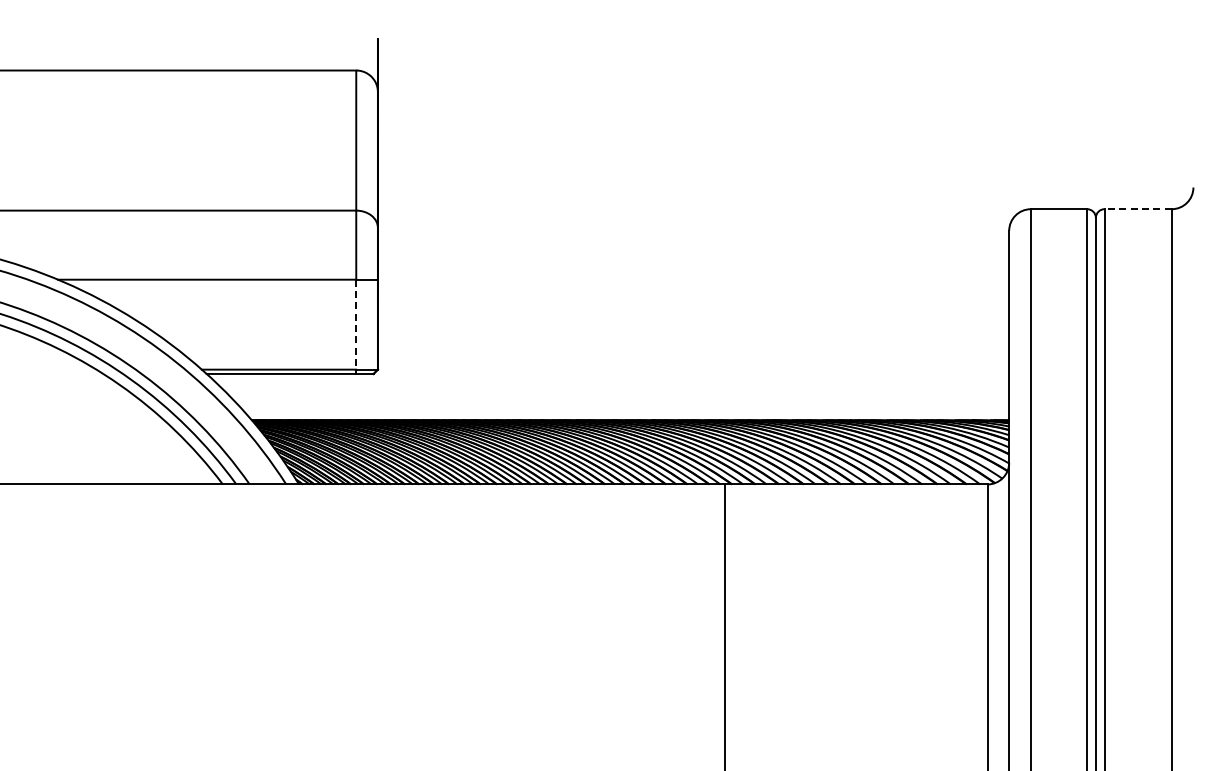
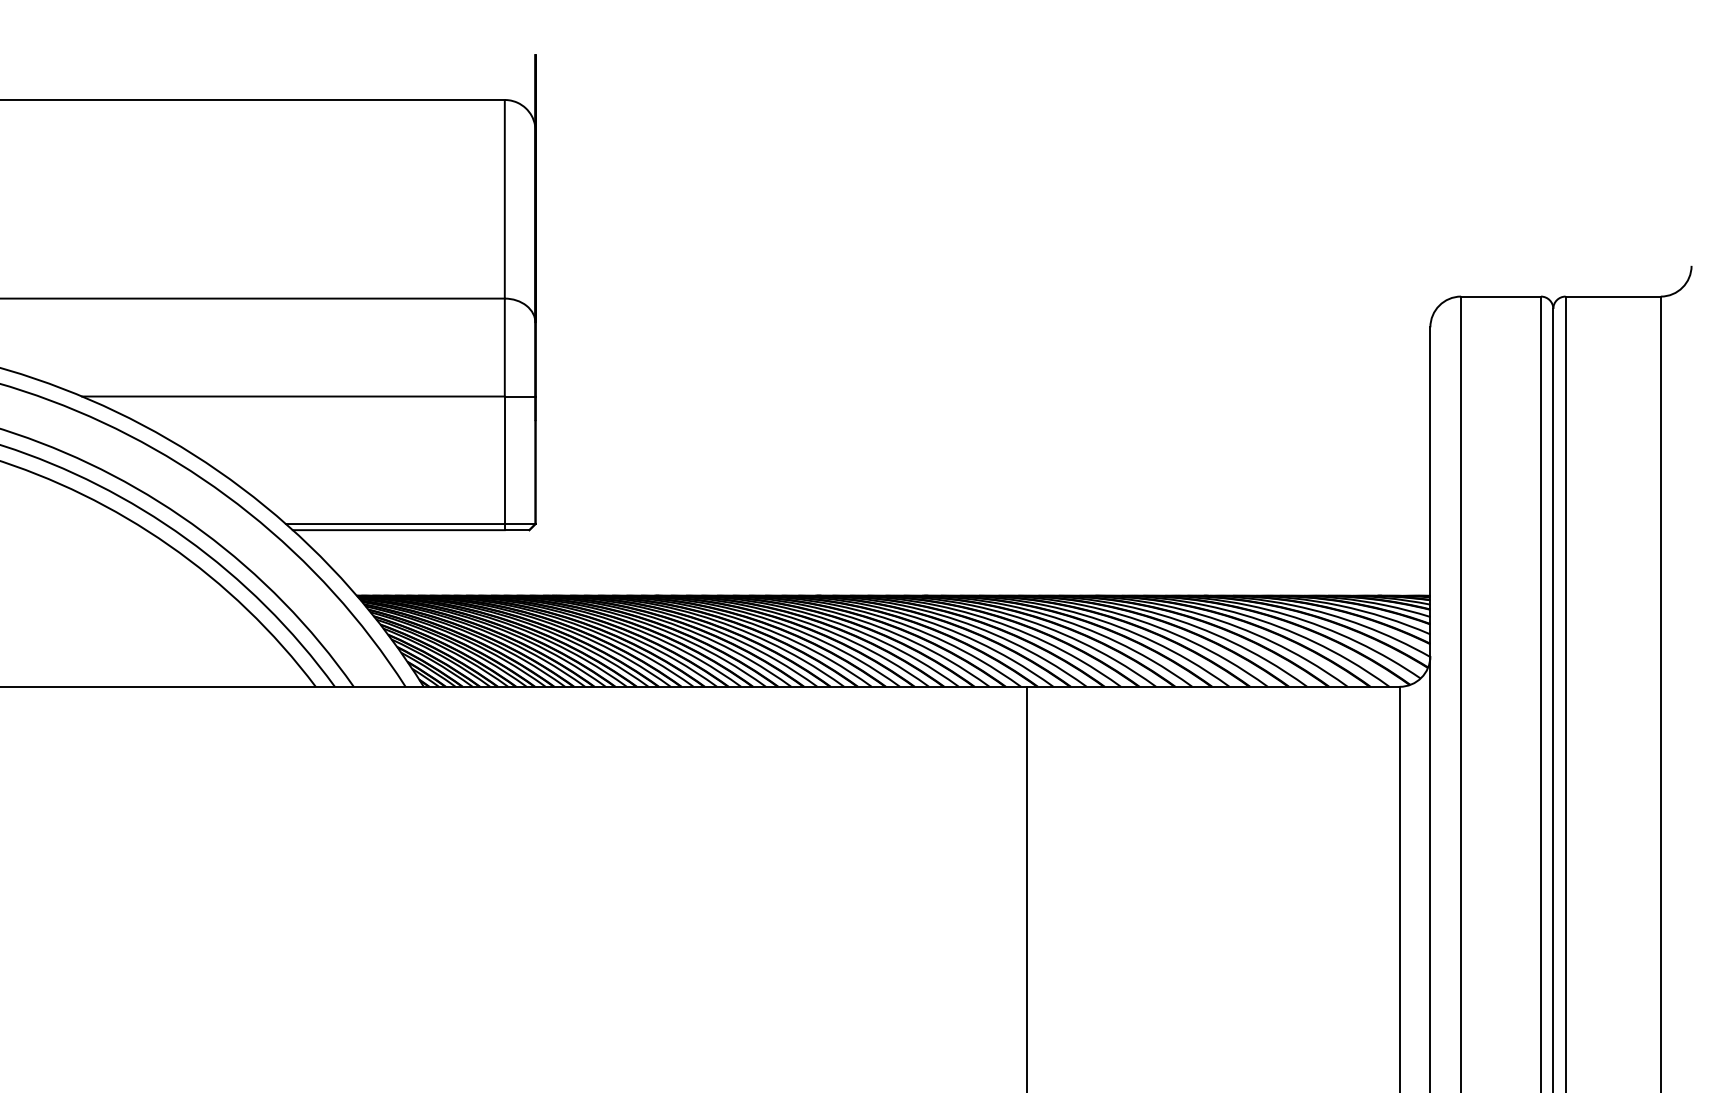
line: (1138, 209) -> (1613, 297), dashed -> solid
line: (356, 324) -> (505, 460), dashed -> solid

